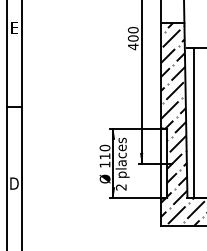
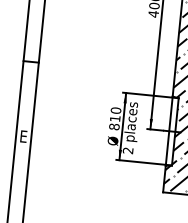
text: (104, 164) -> (113, 126), 110 -> 810
text: (14, 183) -> (23, 136), D -> E

